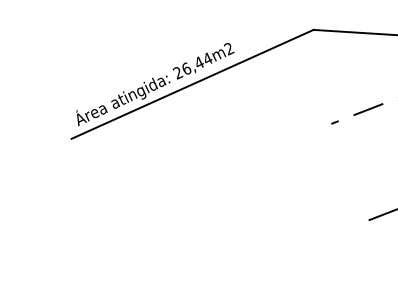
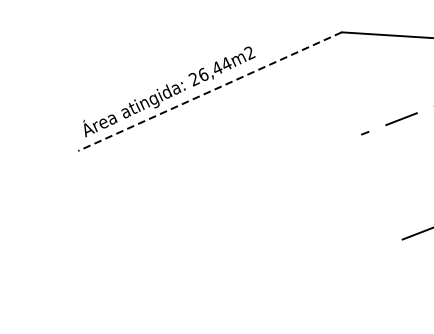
line: (192, 84) -> (209, 91), solid -> dashed

